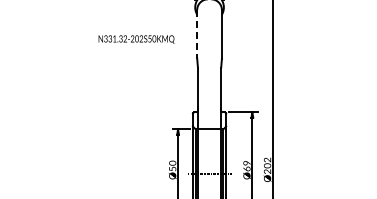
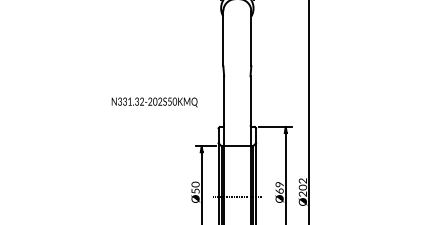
line: (197, 34) -> (223, 38), dashed -> solid
text: (136, 39) -> (154, 102), moved

